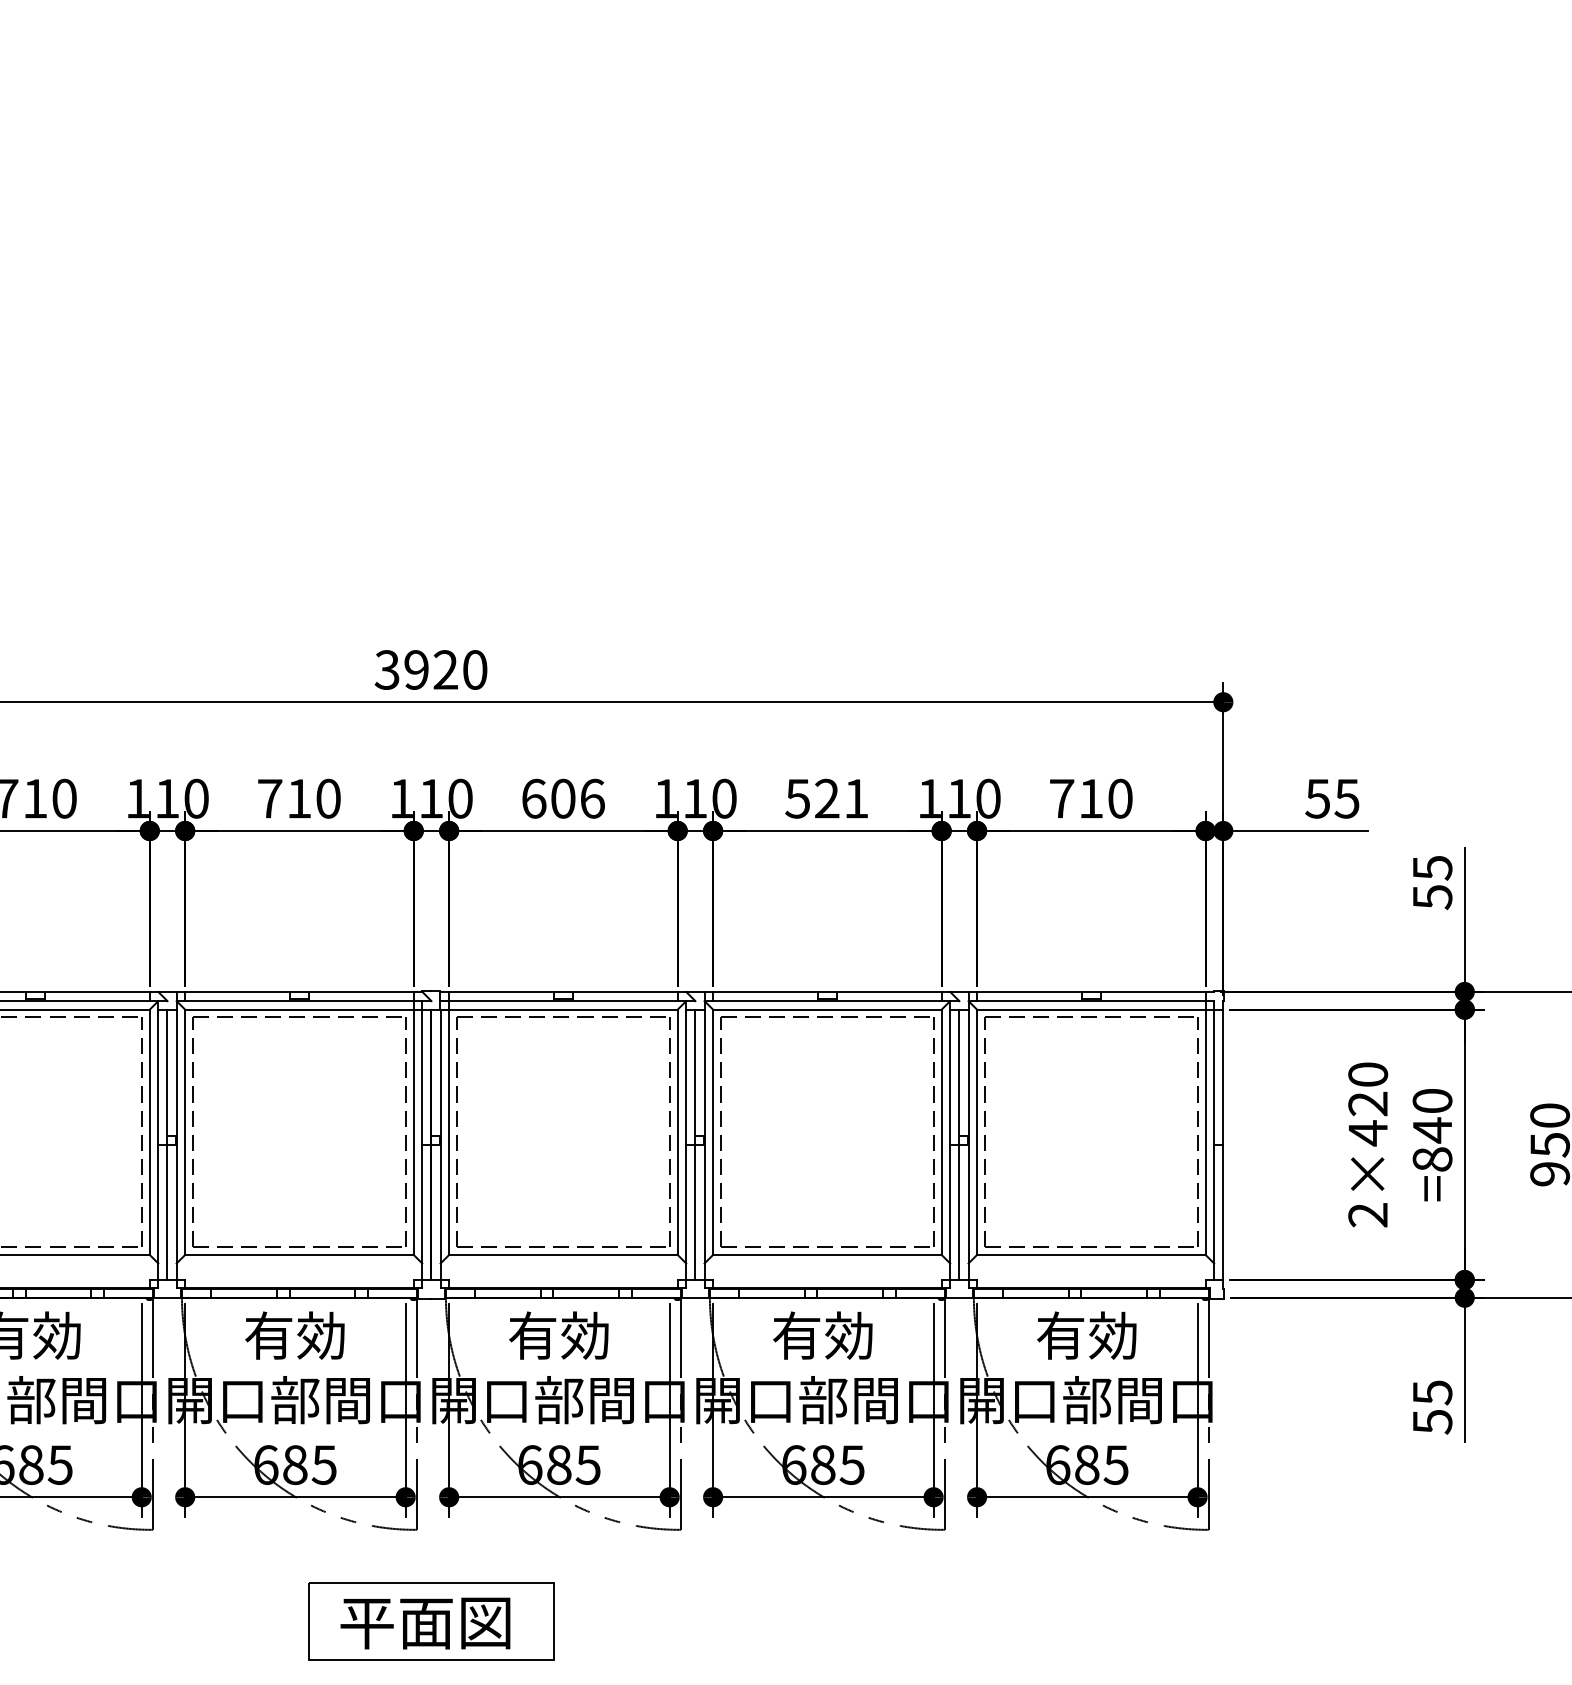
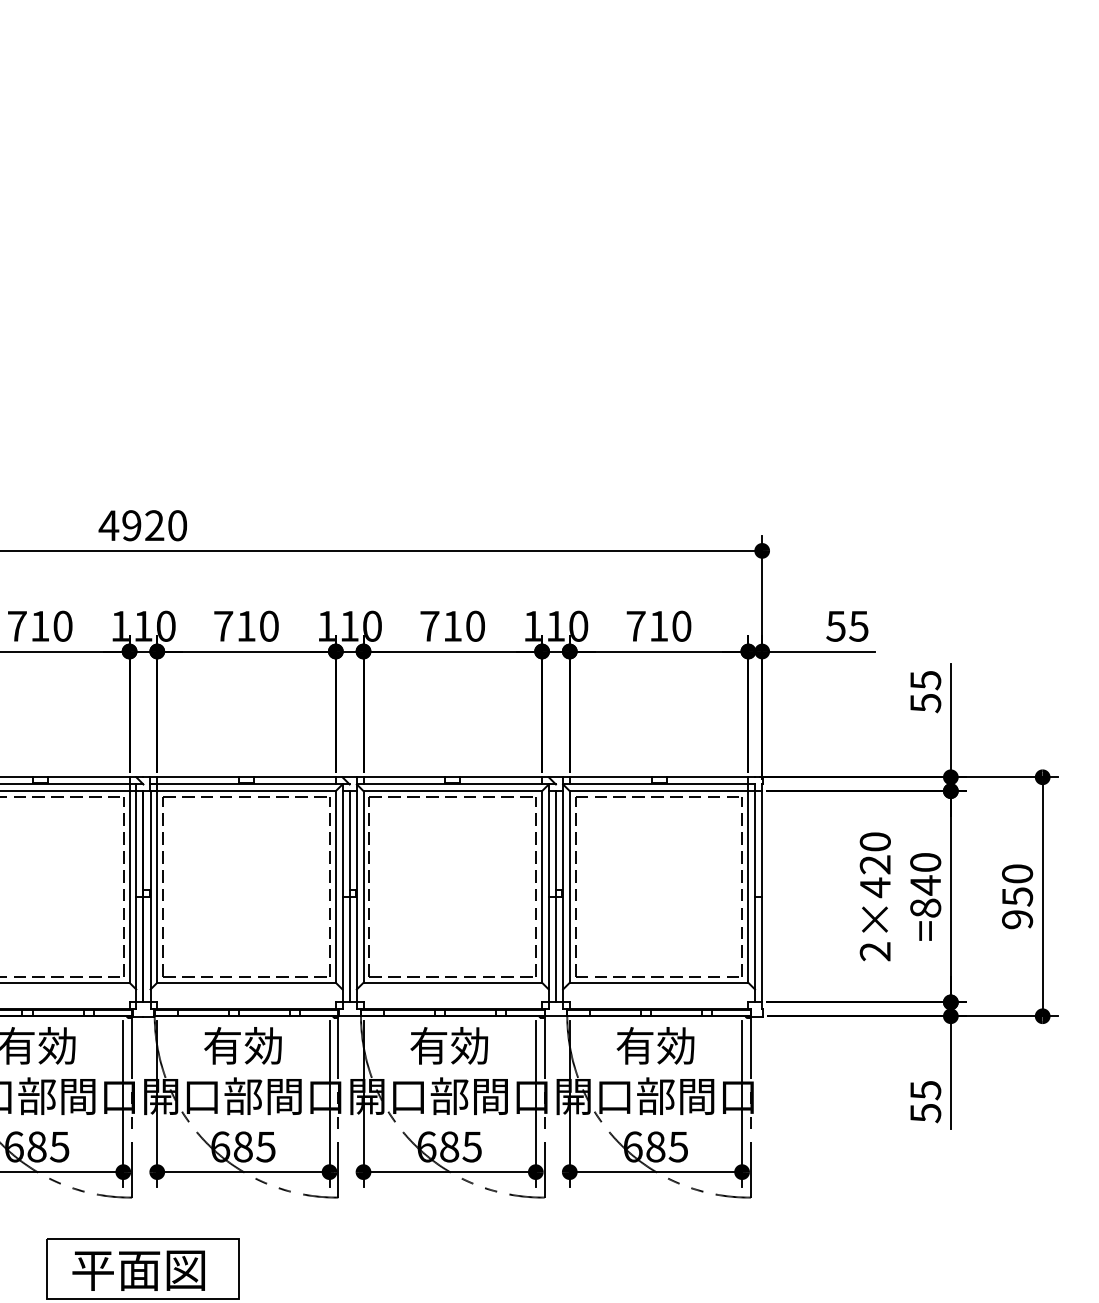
text: (387, 669) -> (109, 525), 3920 -> 4920
text: (563, 798) -> (246, 626), 606 -> 710
text: (826, 798) -> (452, 626), 521 -> 710

